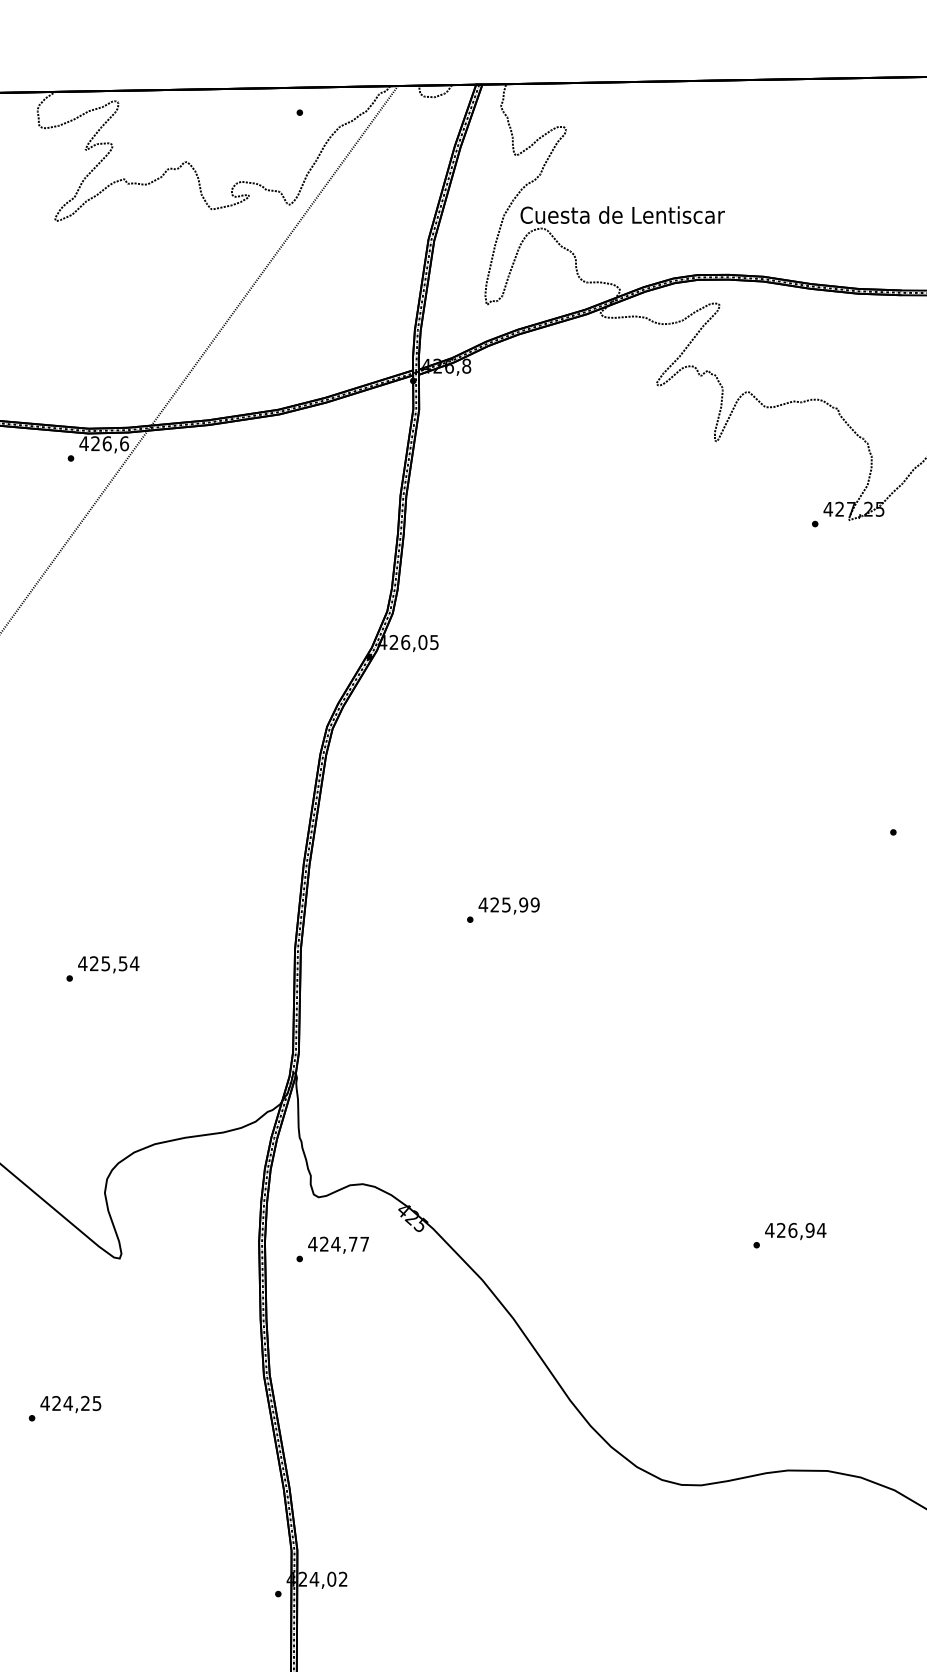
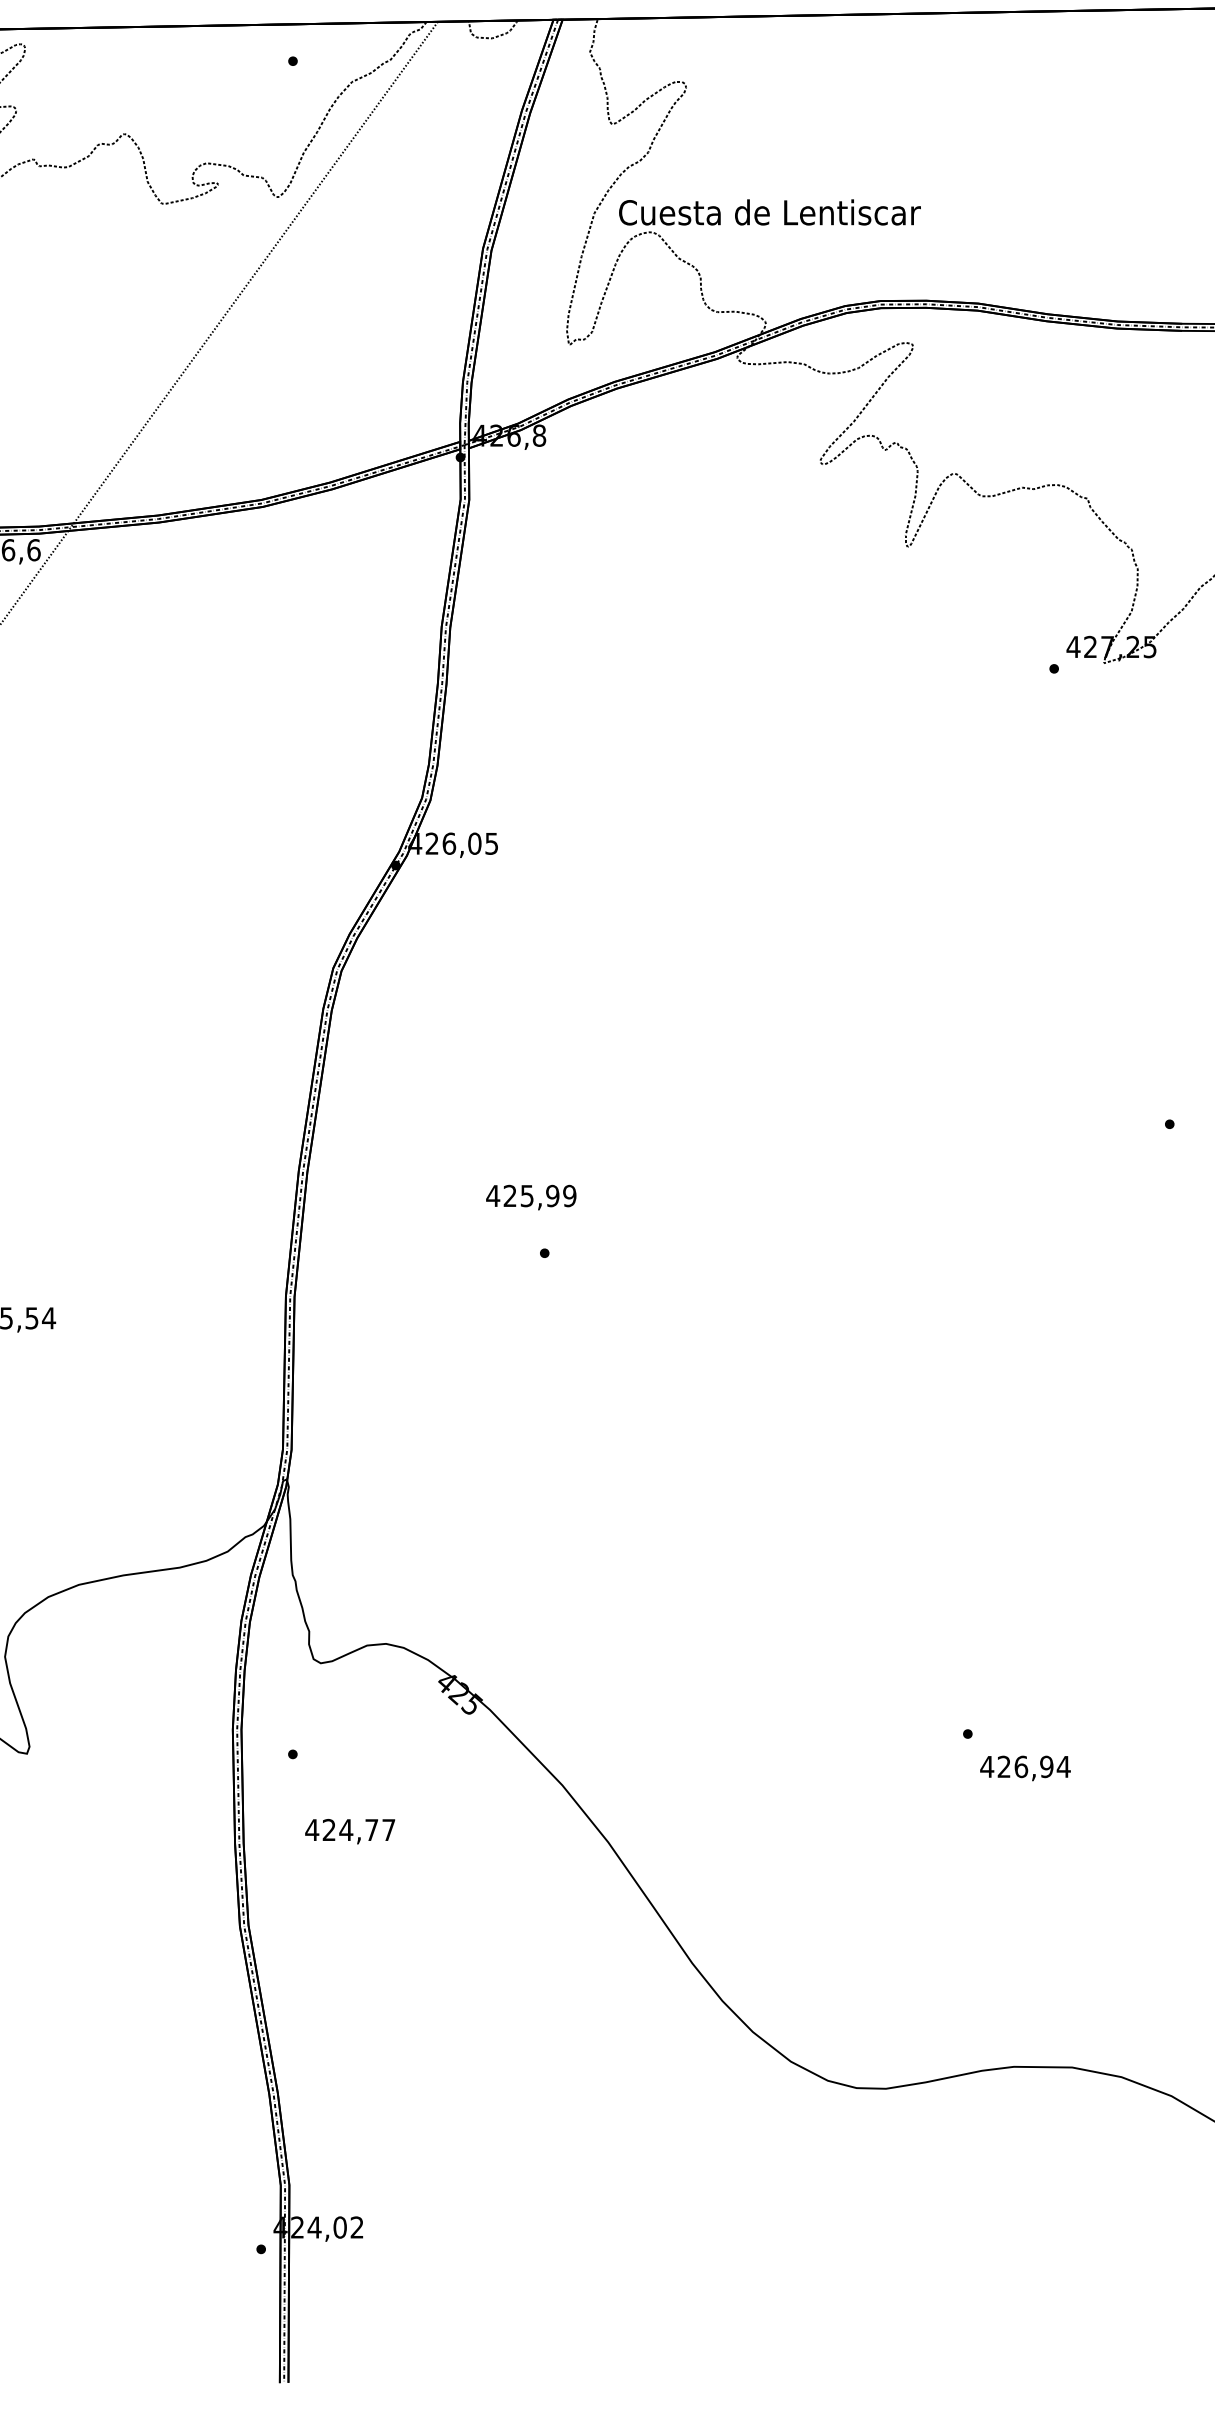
text: (508, 905) -> (530, 1196), moved
text: (795, 1231) -> (1025, 1768), moved
text: (338, 1244) -> (350, 1830), moved

